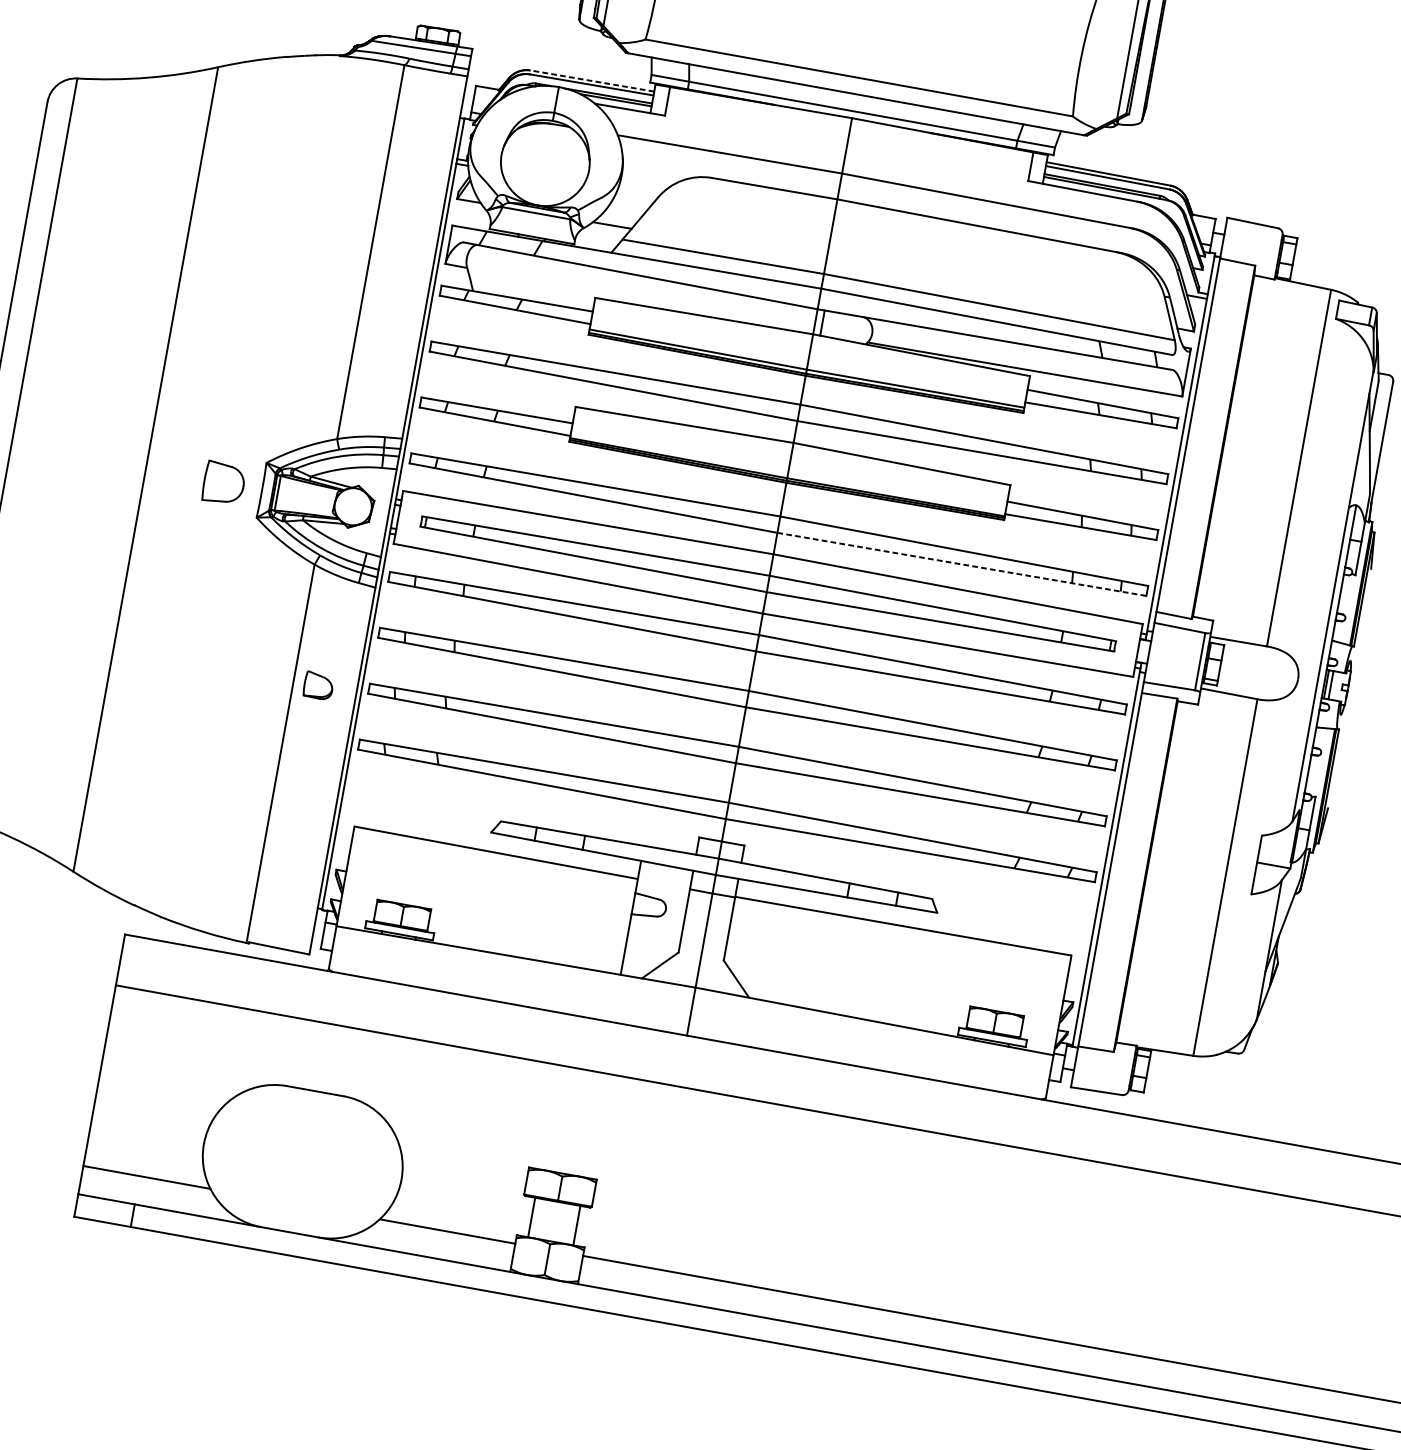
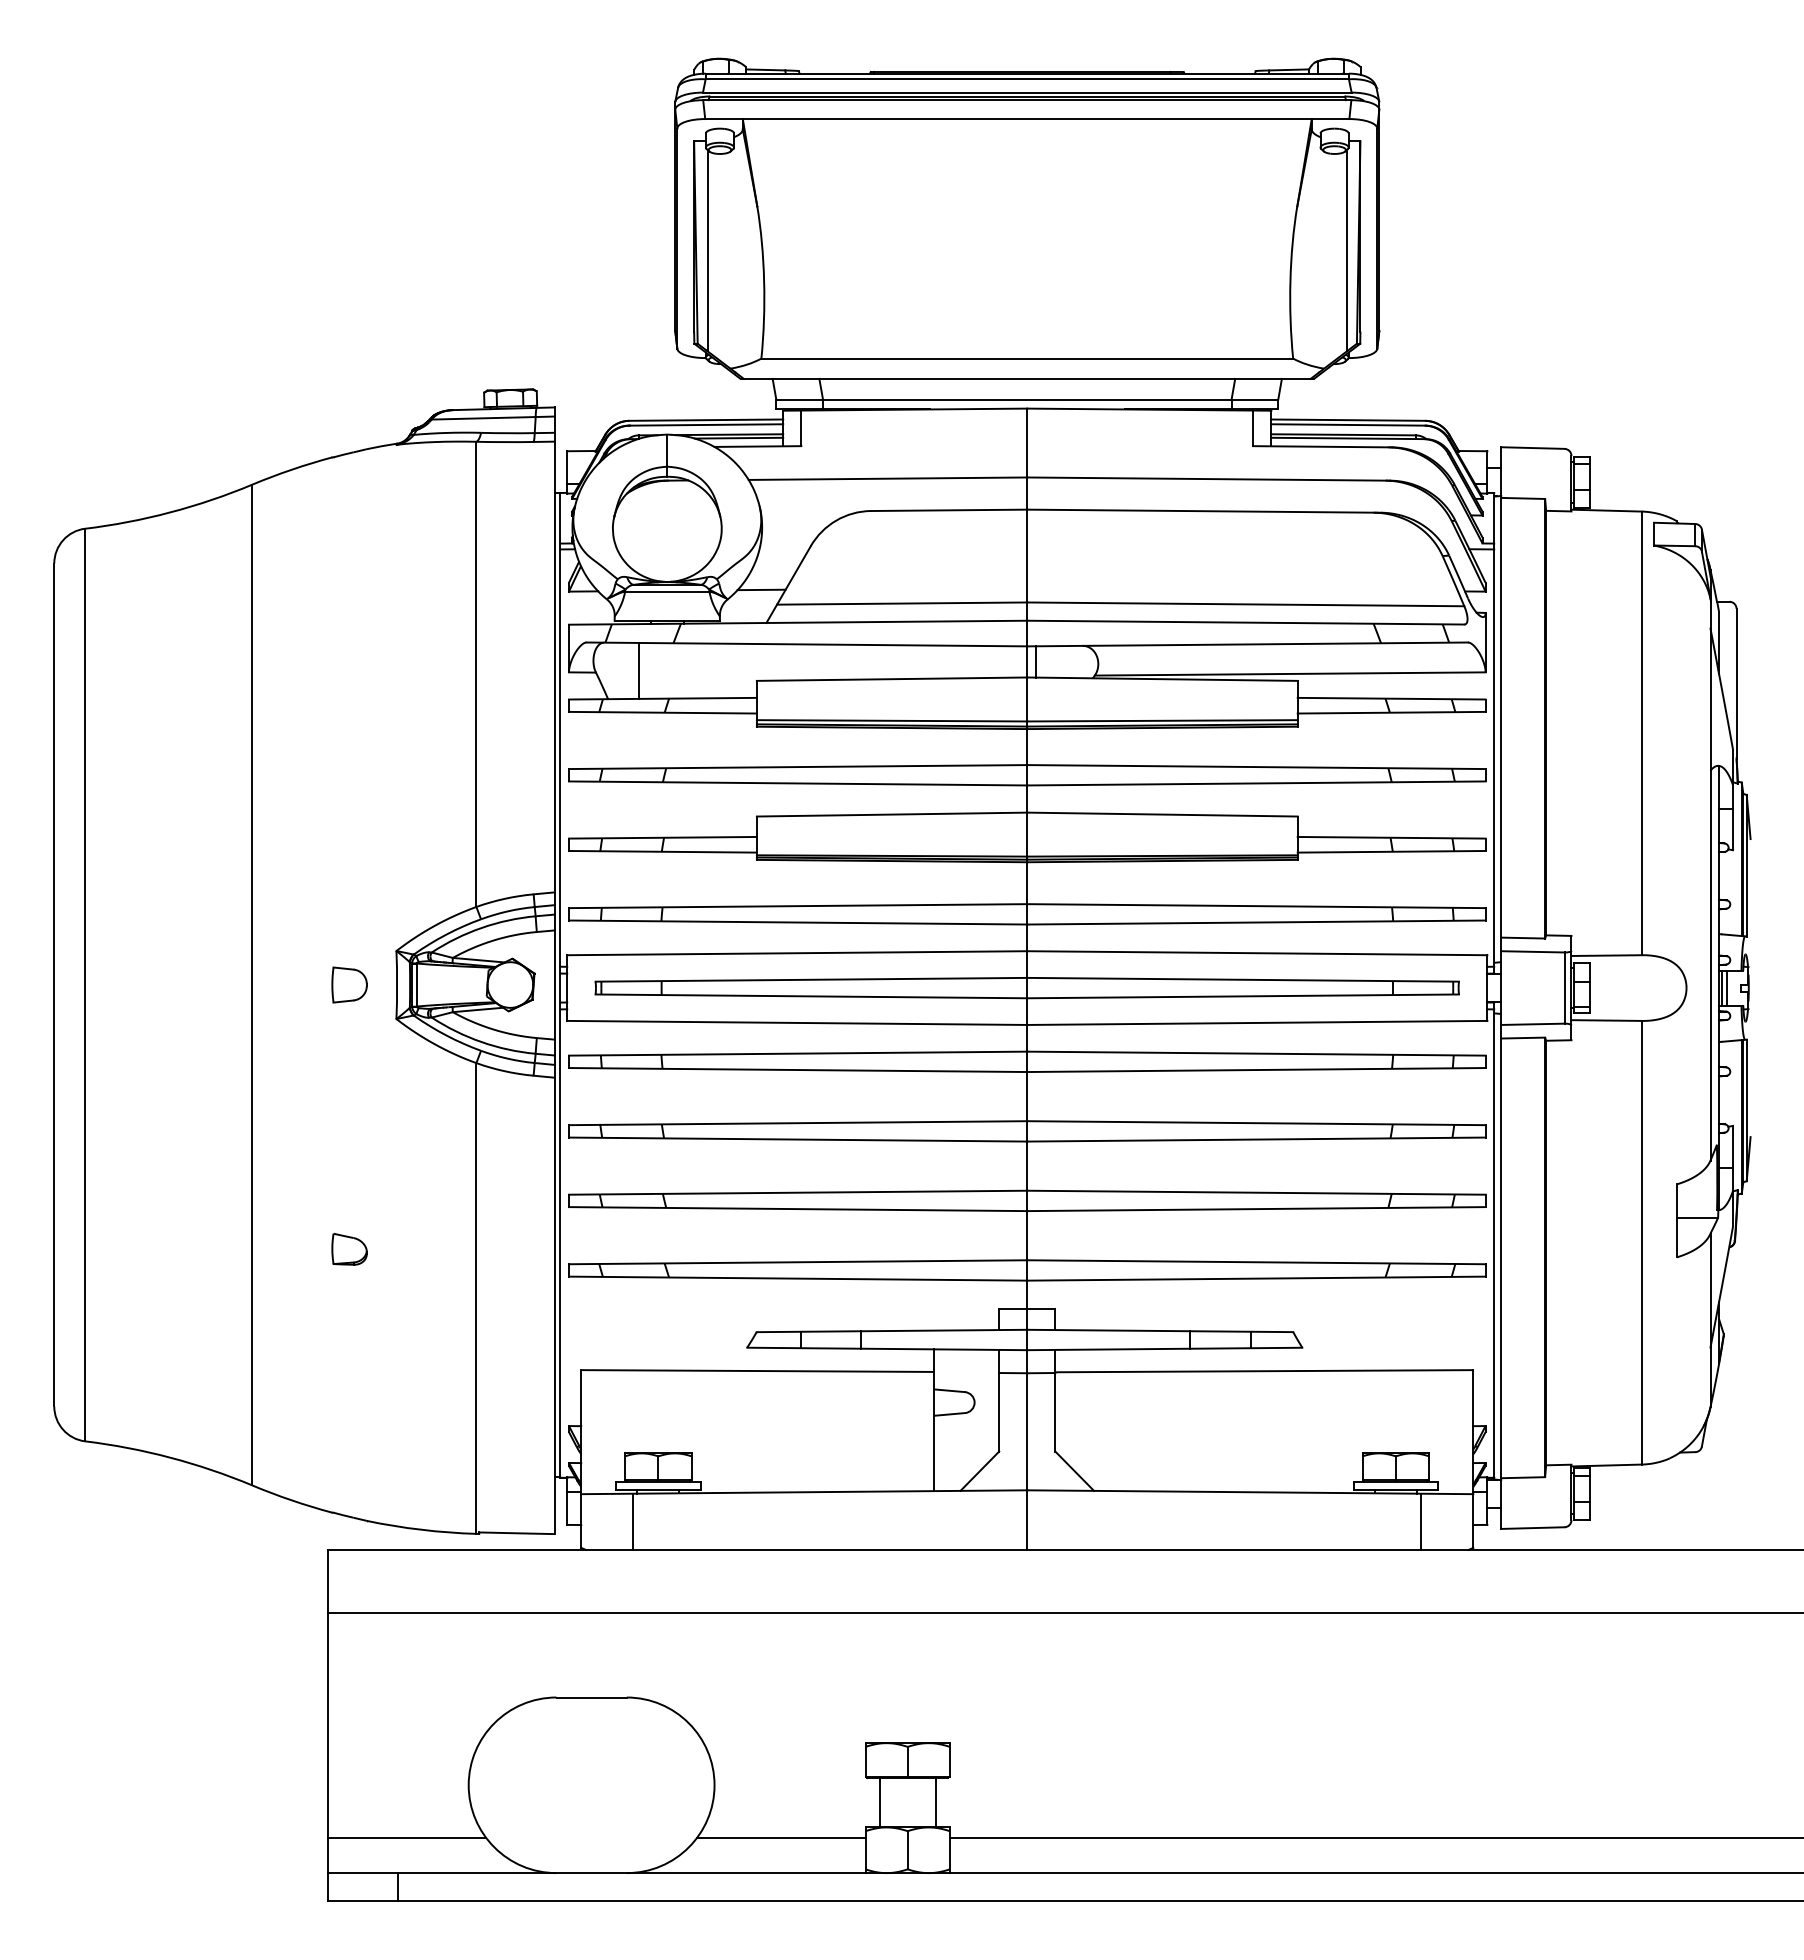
line: (592, 81) -> (706, 420), dashed -> solid
line: (502, 272) -> (639, 670), added
part: (223, 483) -> (349, 984), size x0.71
line: (961, 564) -> (1256, 922), dashed -> solid
part: (318, 685) -> (349, 1249), moved
line: (374, 955) -> (633, 1521), added
line: (1007, 1069) -> (1421, 1521), added

